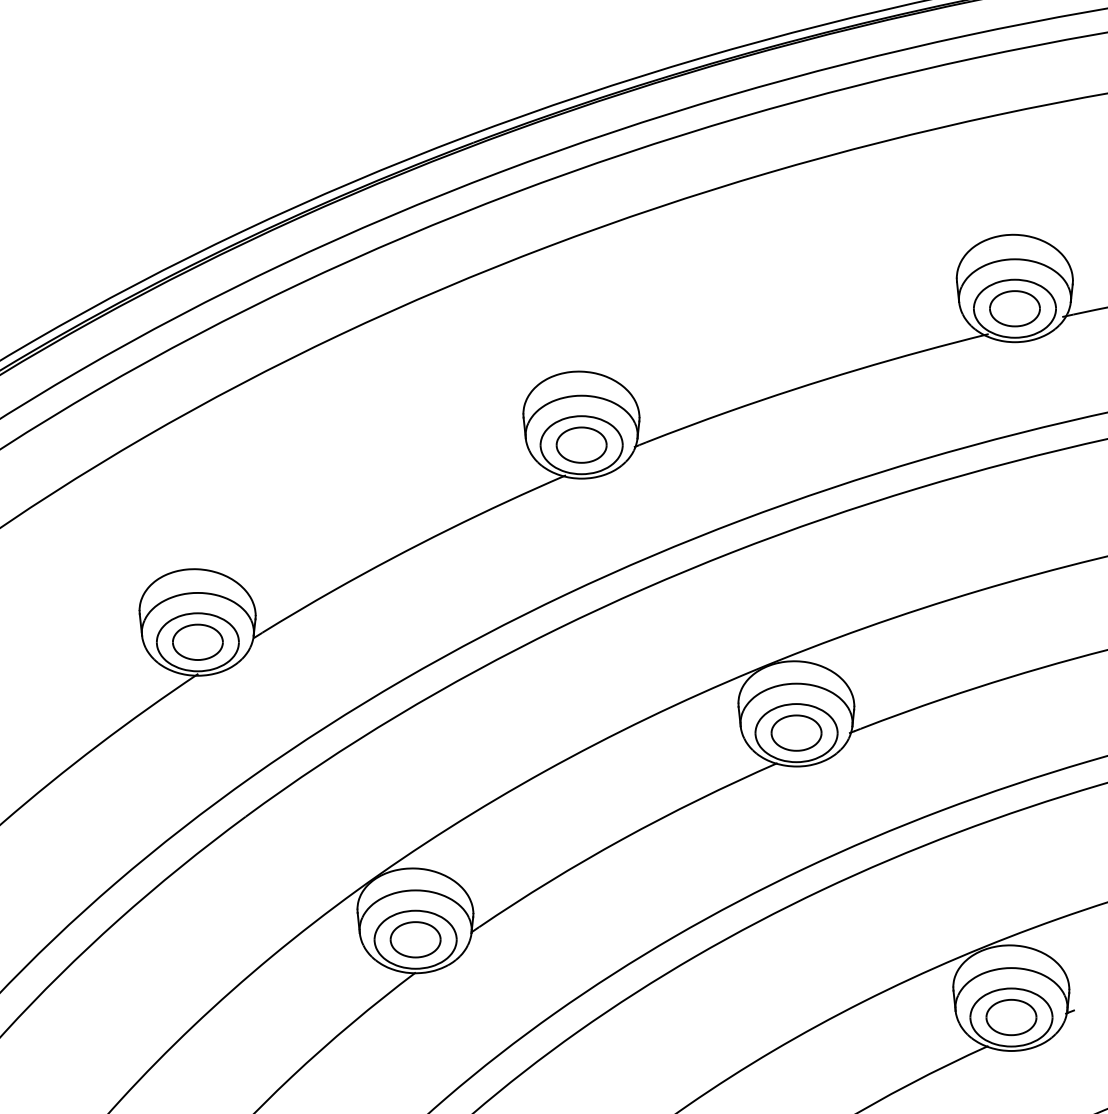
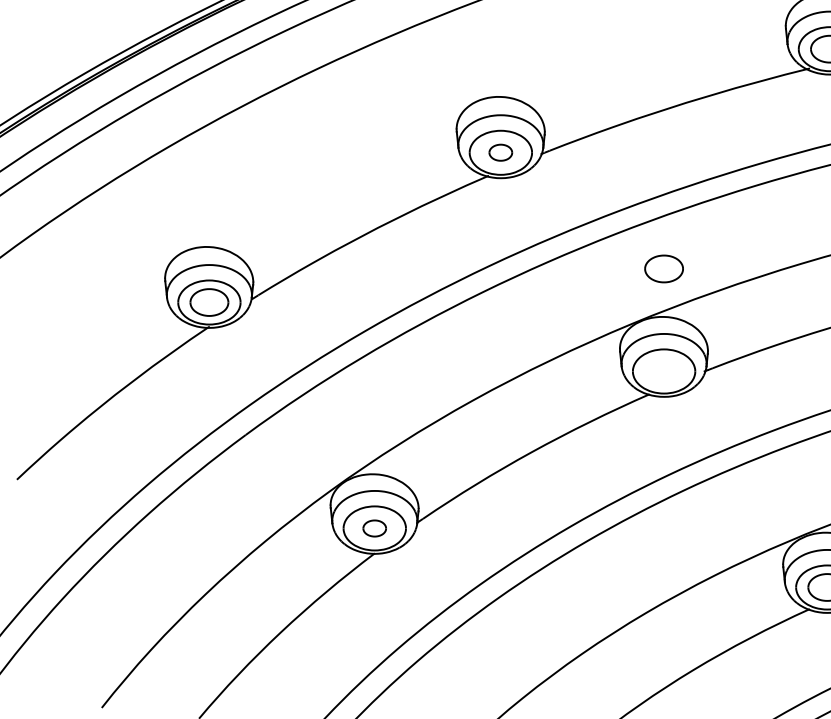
part: (581, 444) -> (500, 152), size x0.6
part: (796, 732) -> (664, 268), moved
part: (415, 939) -> (374, 528), size x0.6

